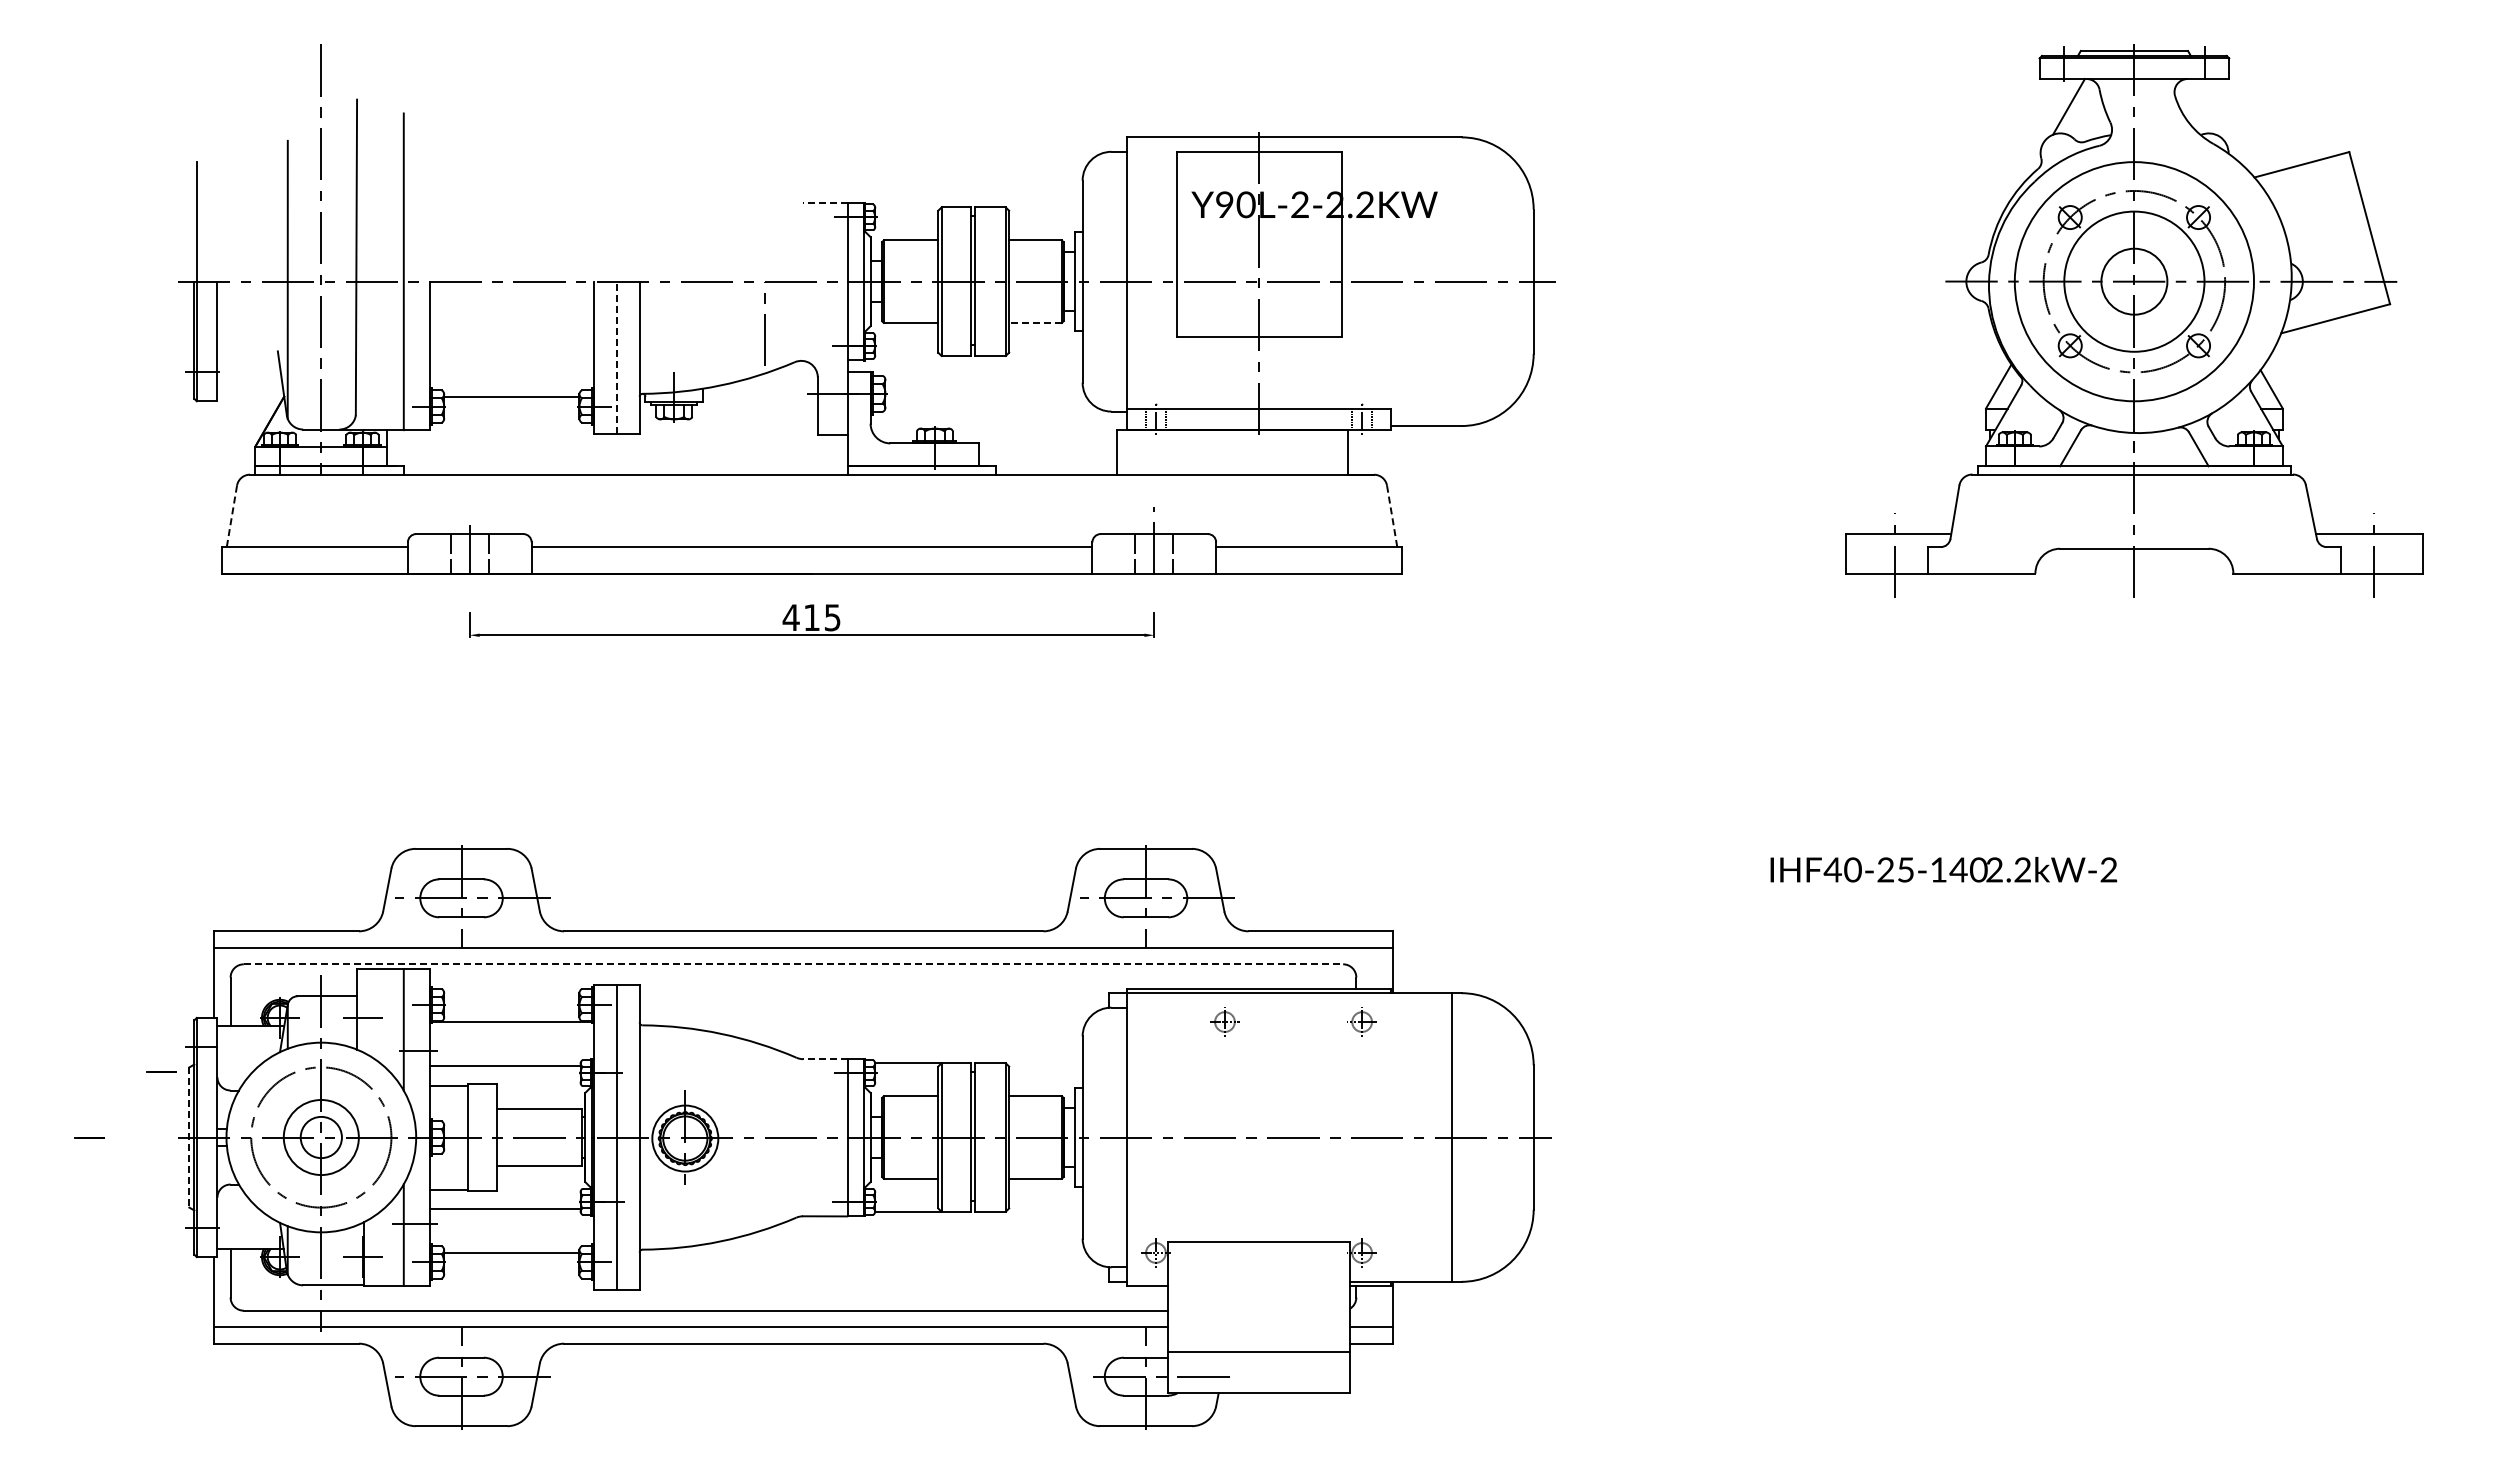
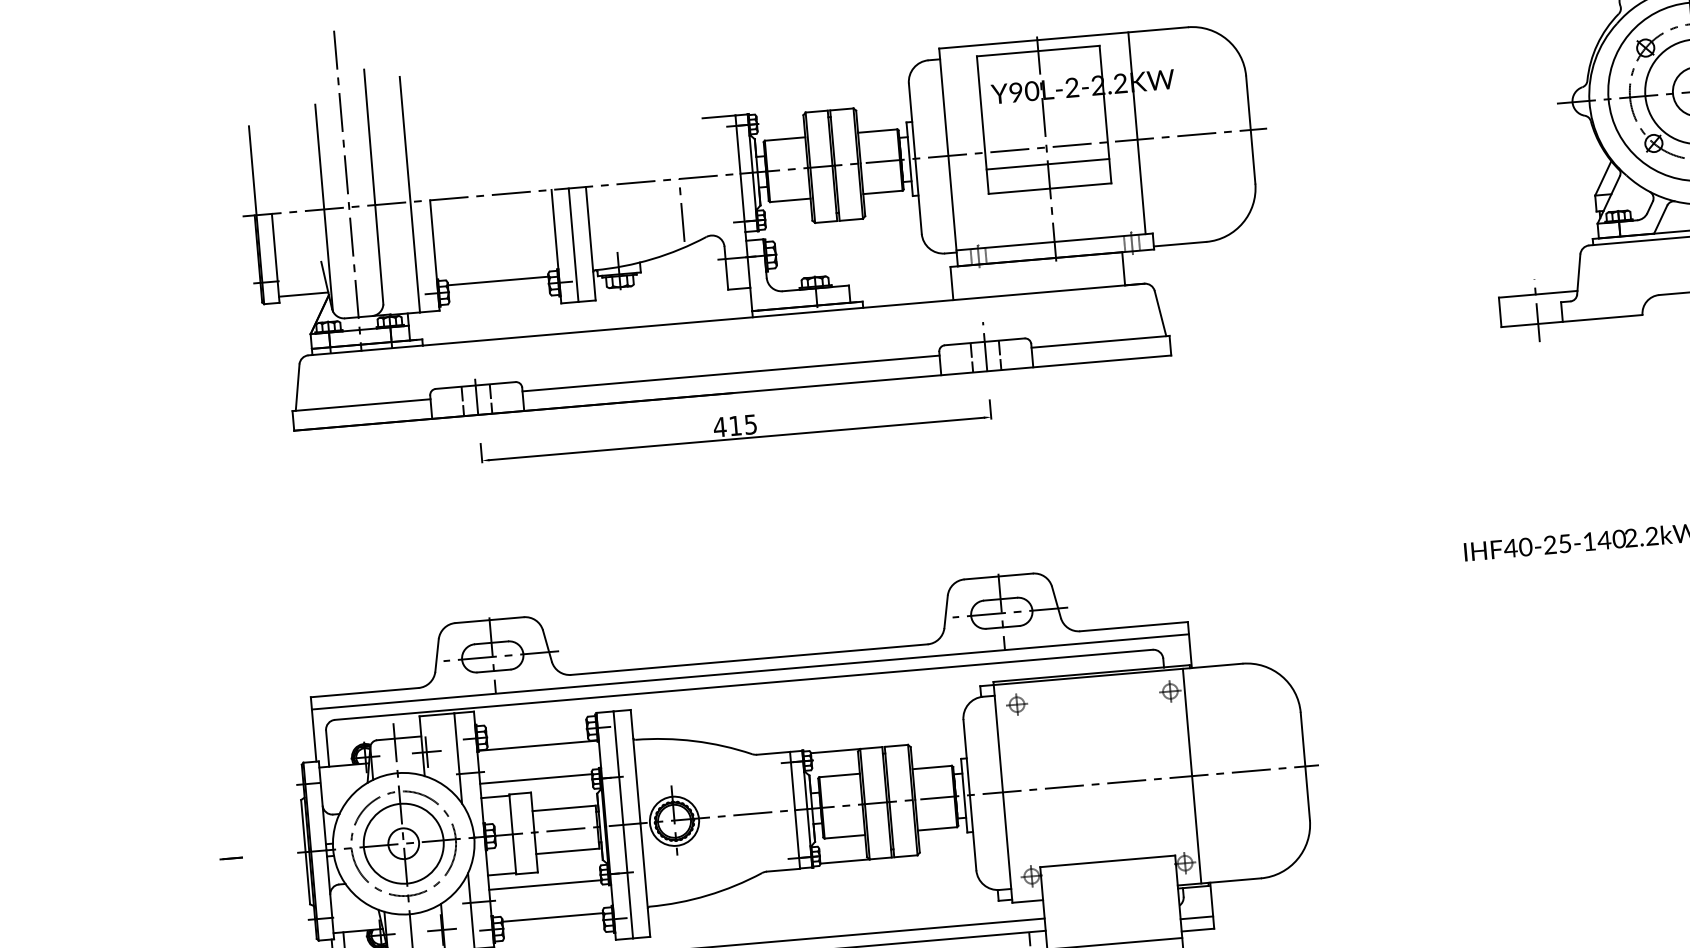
line: (824, 203) -> (718, 117), dashed -> solid
line: (1381, 272) -> (1137, 132), added
line: (1258, 304) -> (1047, 164), added
line: (1035, 322) -> (882, 192), dashed -> solid
line: (616, 357) -> (573, 244), dashed -> solid
line: (250, 393) -> (303, 294), added
line: (231, 516) -> (297, 387), dashed -> solid
line: (1392, 517) -> (1160, 314), dashed -> solid
line: (793, 964) -> (743, 684), dashed -> solid
line: (362, 1017) -> (426, 751), added
part: (1224, 1021) -> (1016, 704), moved
line: (824, 1059) -> (772, 753), dashed -> solid
line: (161, 1071) -> (280, 804), removed
circle: (320, 1137) -> (403, 843), size x1.43
line: (1452, 1137) -> (1192, 776), moved
line: (189, 1138) -> (305, 852), dashed -> solid

